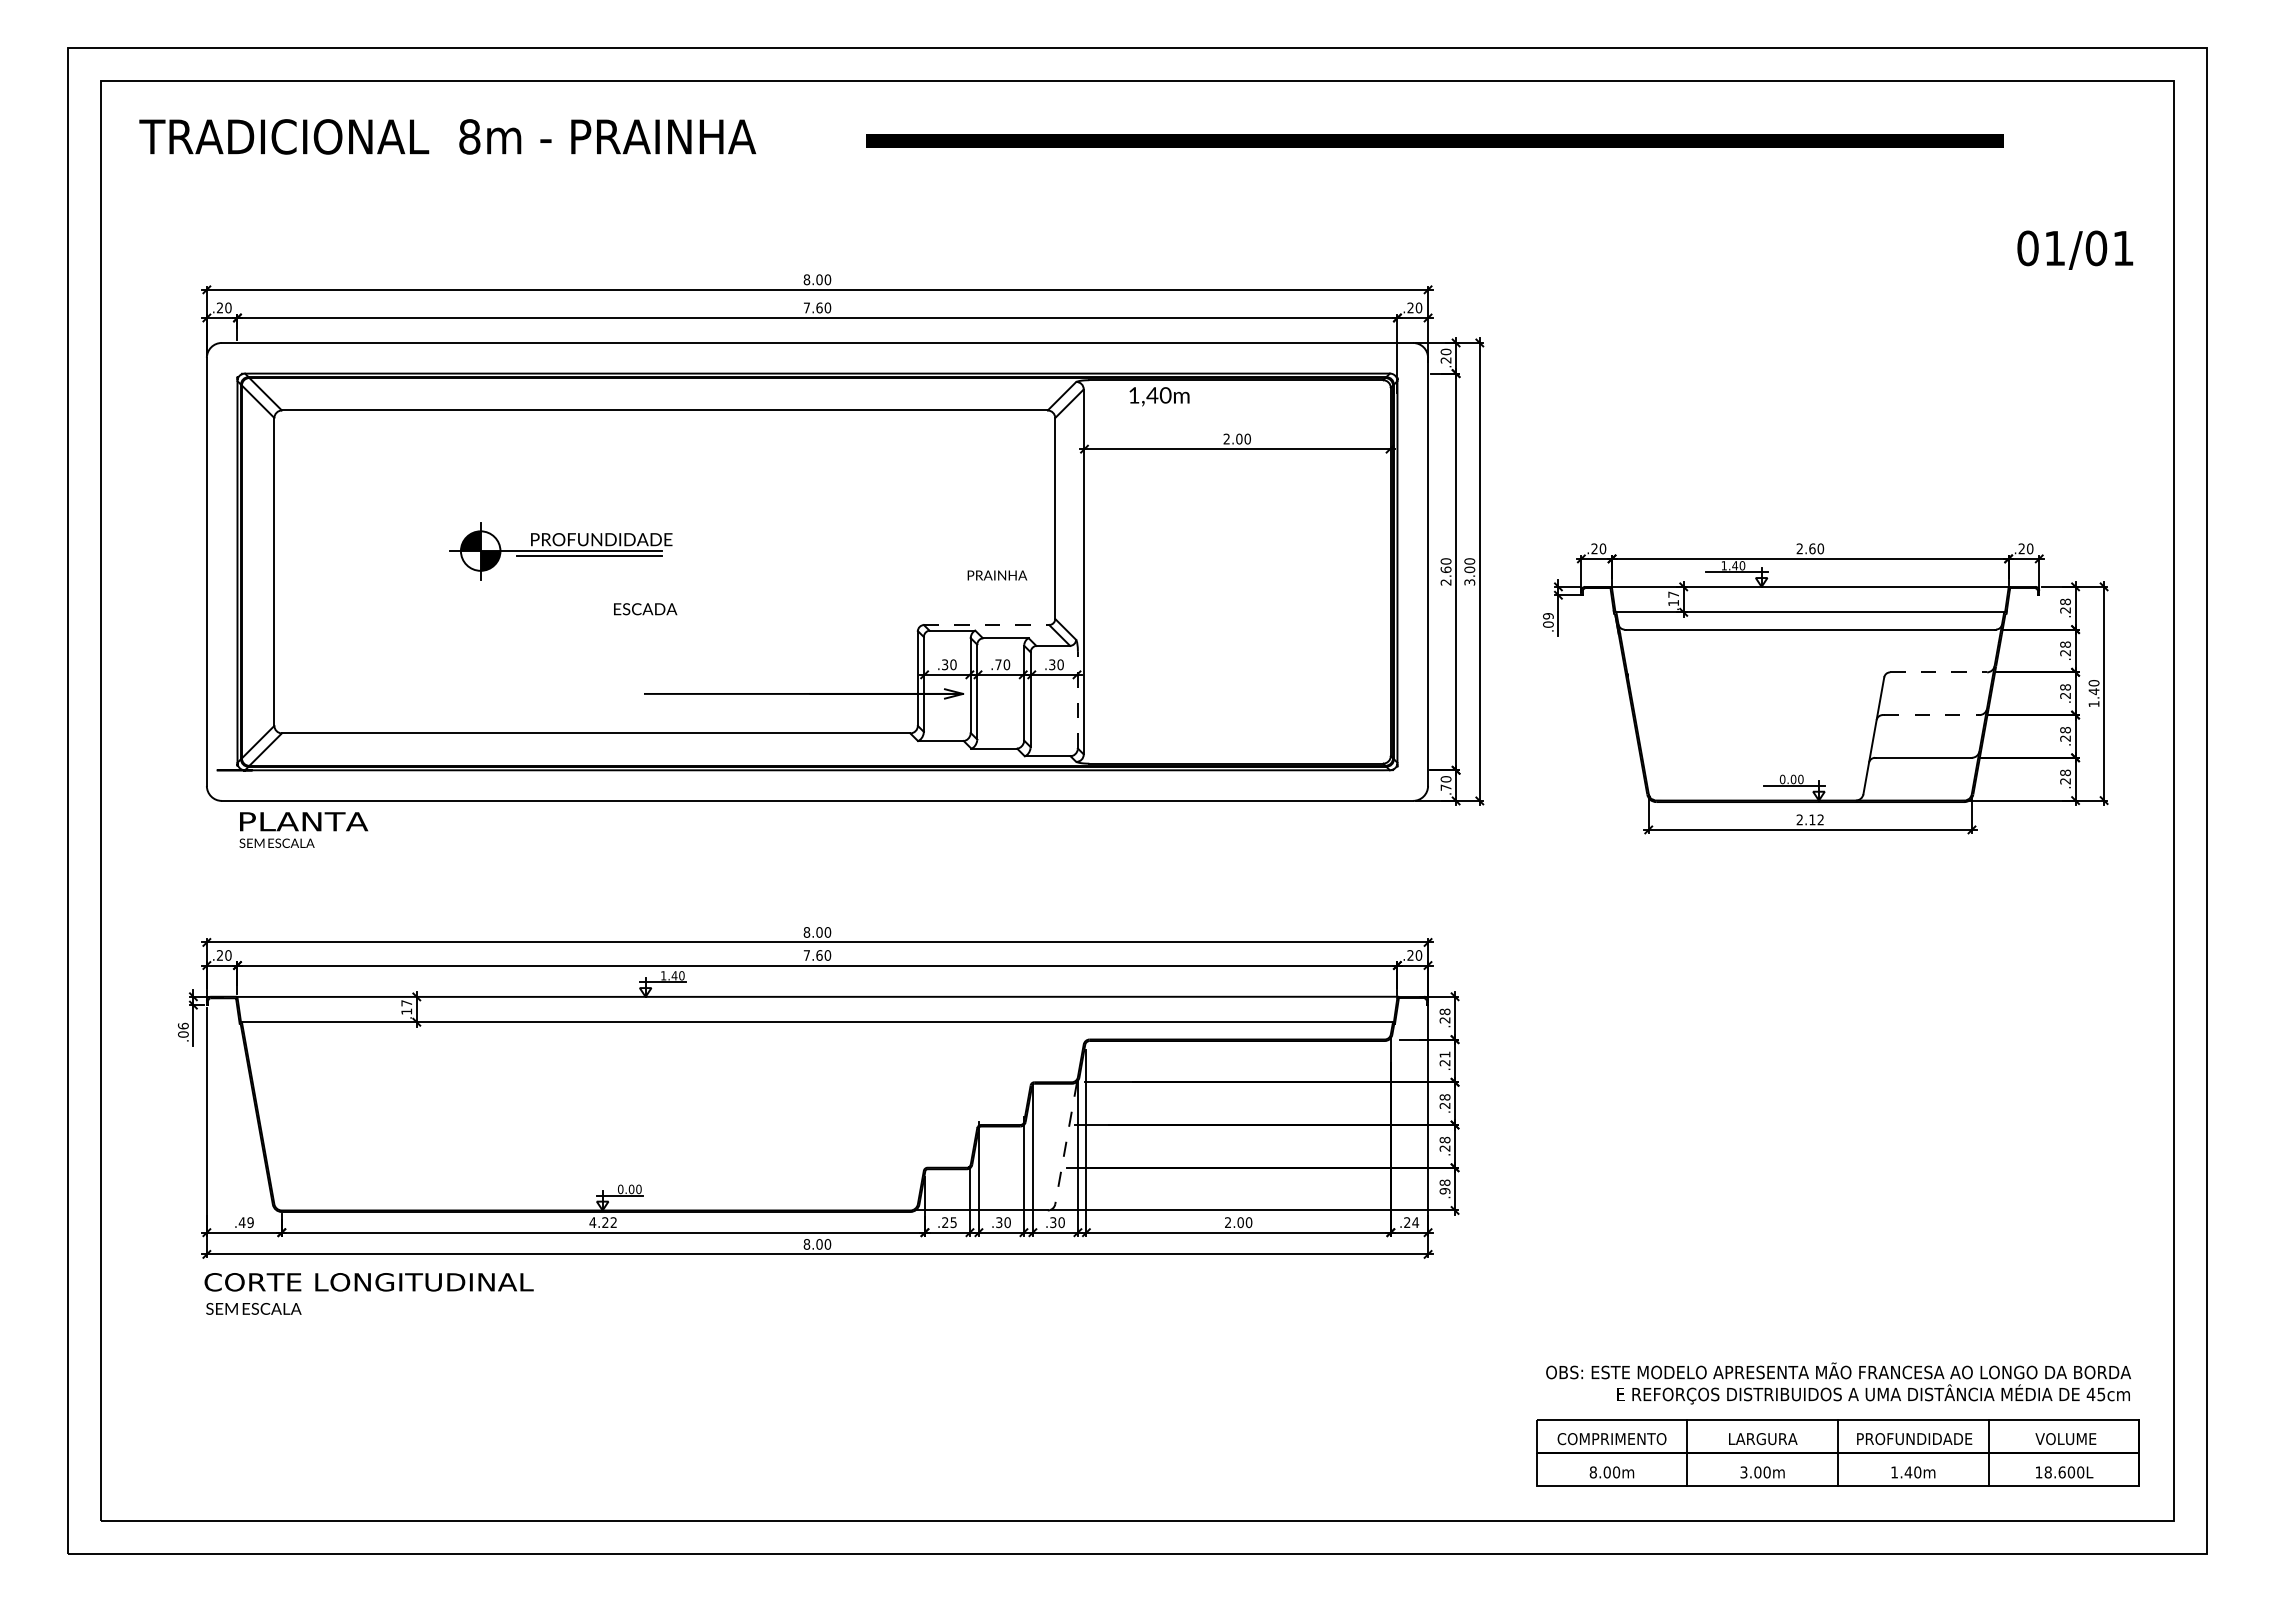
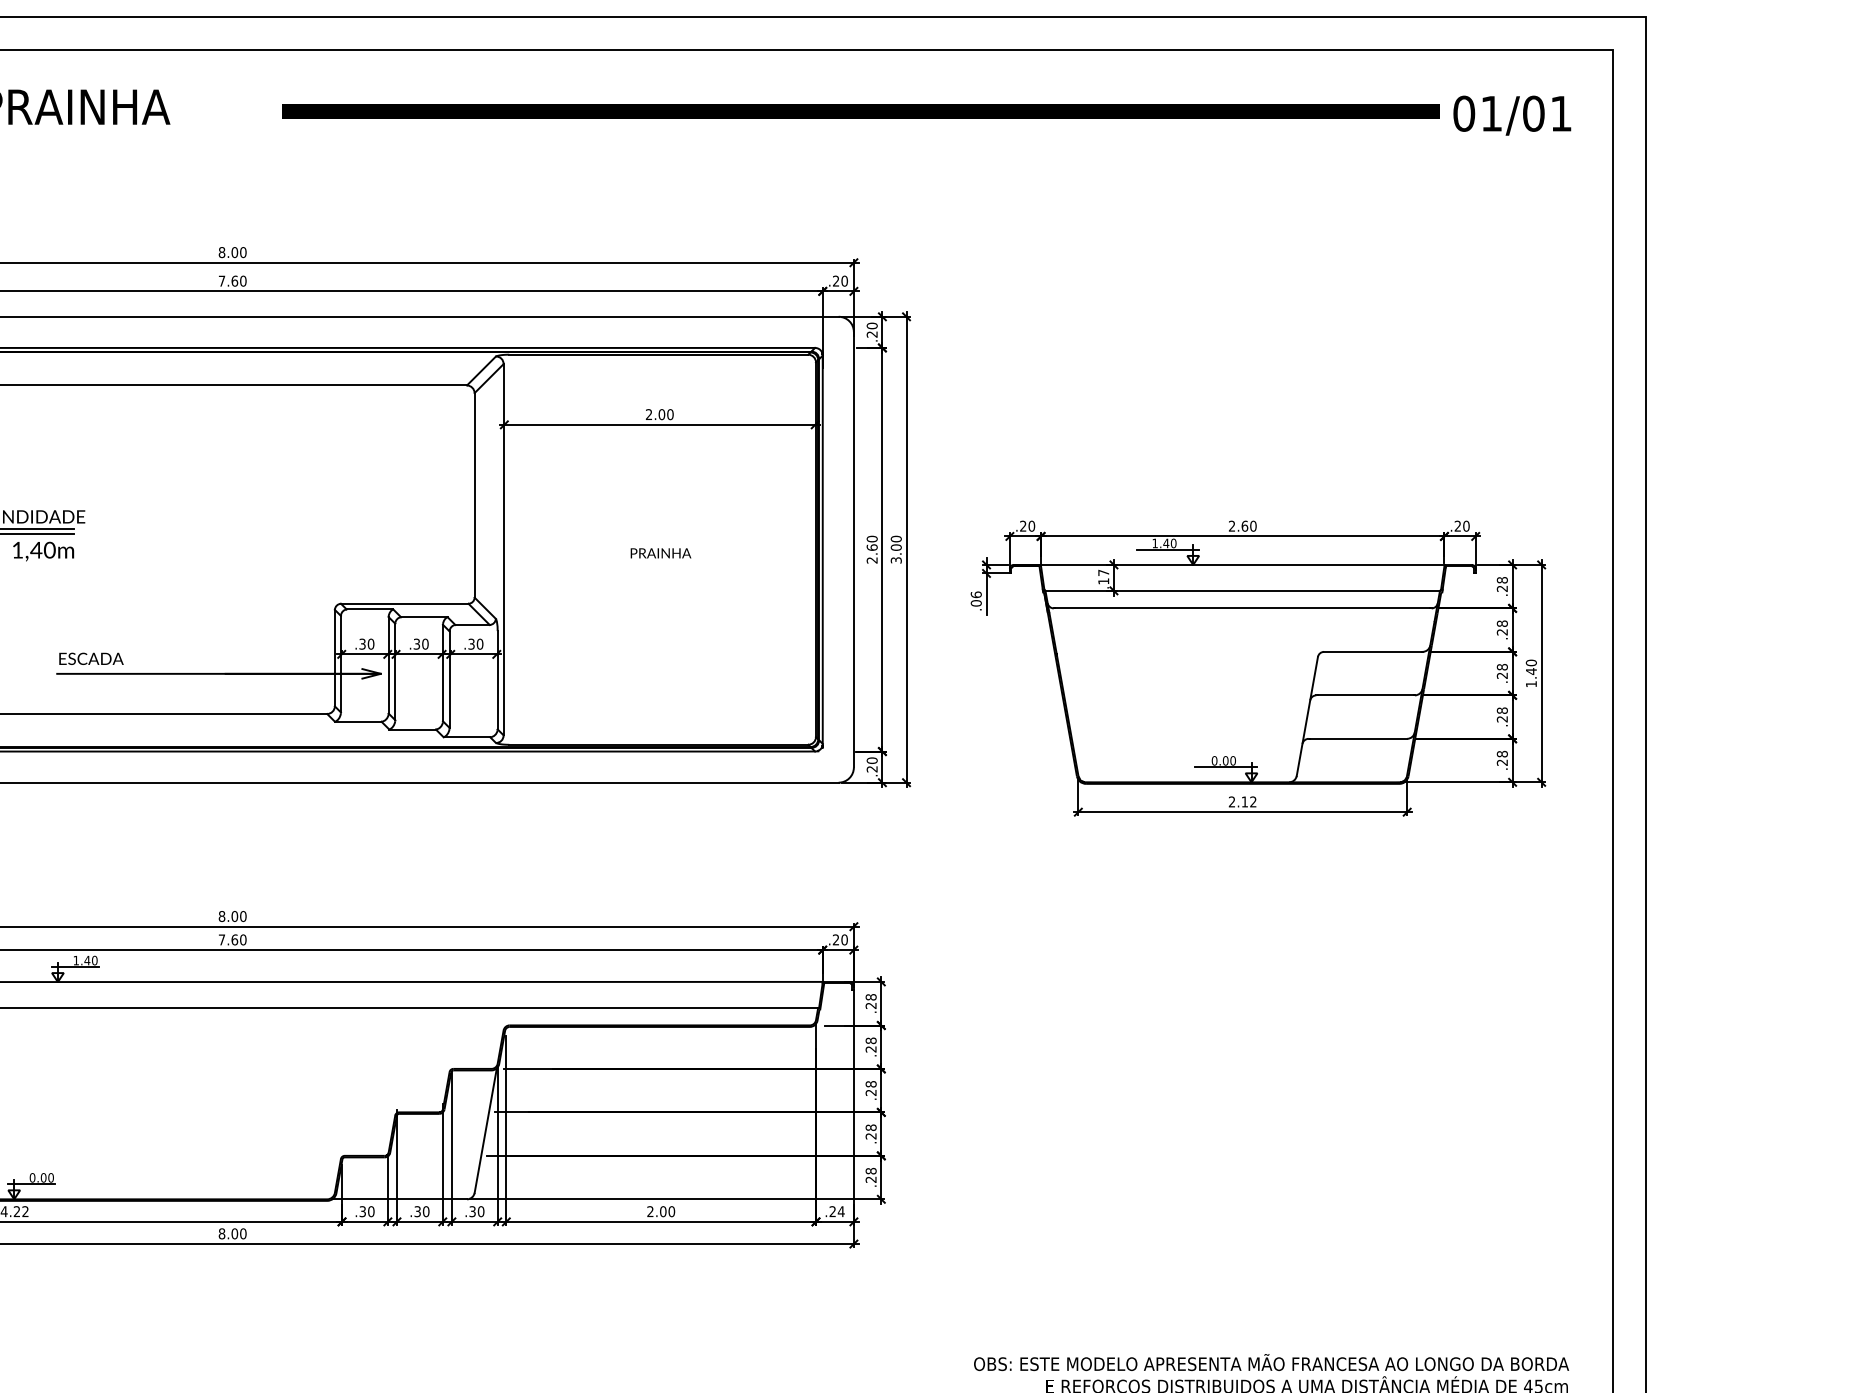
text: (2075, 249) -> (1512, 114), moved
text: (1159, 396) -> (43, 551), moved
text: (997, 575) -> (661, 553), moved
text: (645, 609) -> (91, 659), moved
text: (1548, 616) -> (976, 595), .09 -> .06
line: (986, 625) -> (404, 604), dashed -> solid
text: (998, 664) -> (416, 643), .70 -> .30
line: (1939, 672) -> (1374, 652), dashed -> solid
line: (1077, 699) -> (497, 679), dashed -> solid
line: (1932, 715) -> (1367, 695), dashed -> solid
text: (1445, 787) -> (871, 769), .70 -> .20
text: (1444, 1054) -> (870, 1040), .21 -> .28
line: (1066, 1143) -> (486, 1131), dashed -> solid
text: (1444, 1191) -> (870, 1180), .98 -> .28
text: (949, 1222) -> (367, 1211), .25 -> .30

